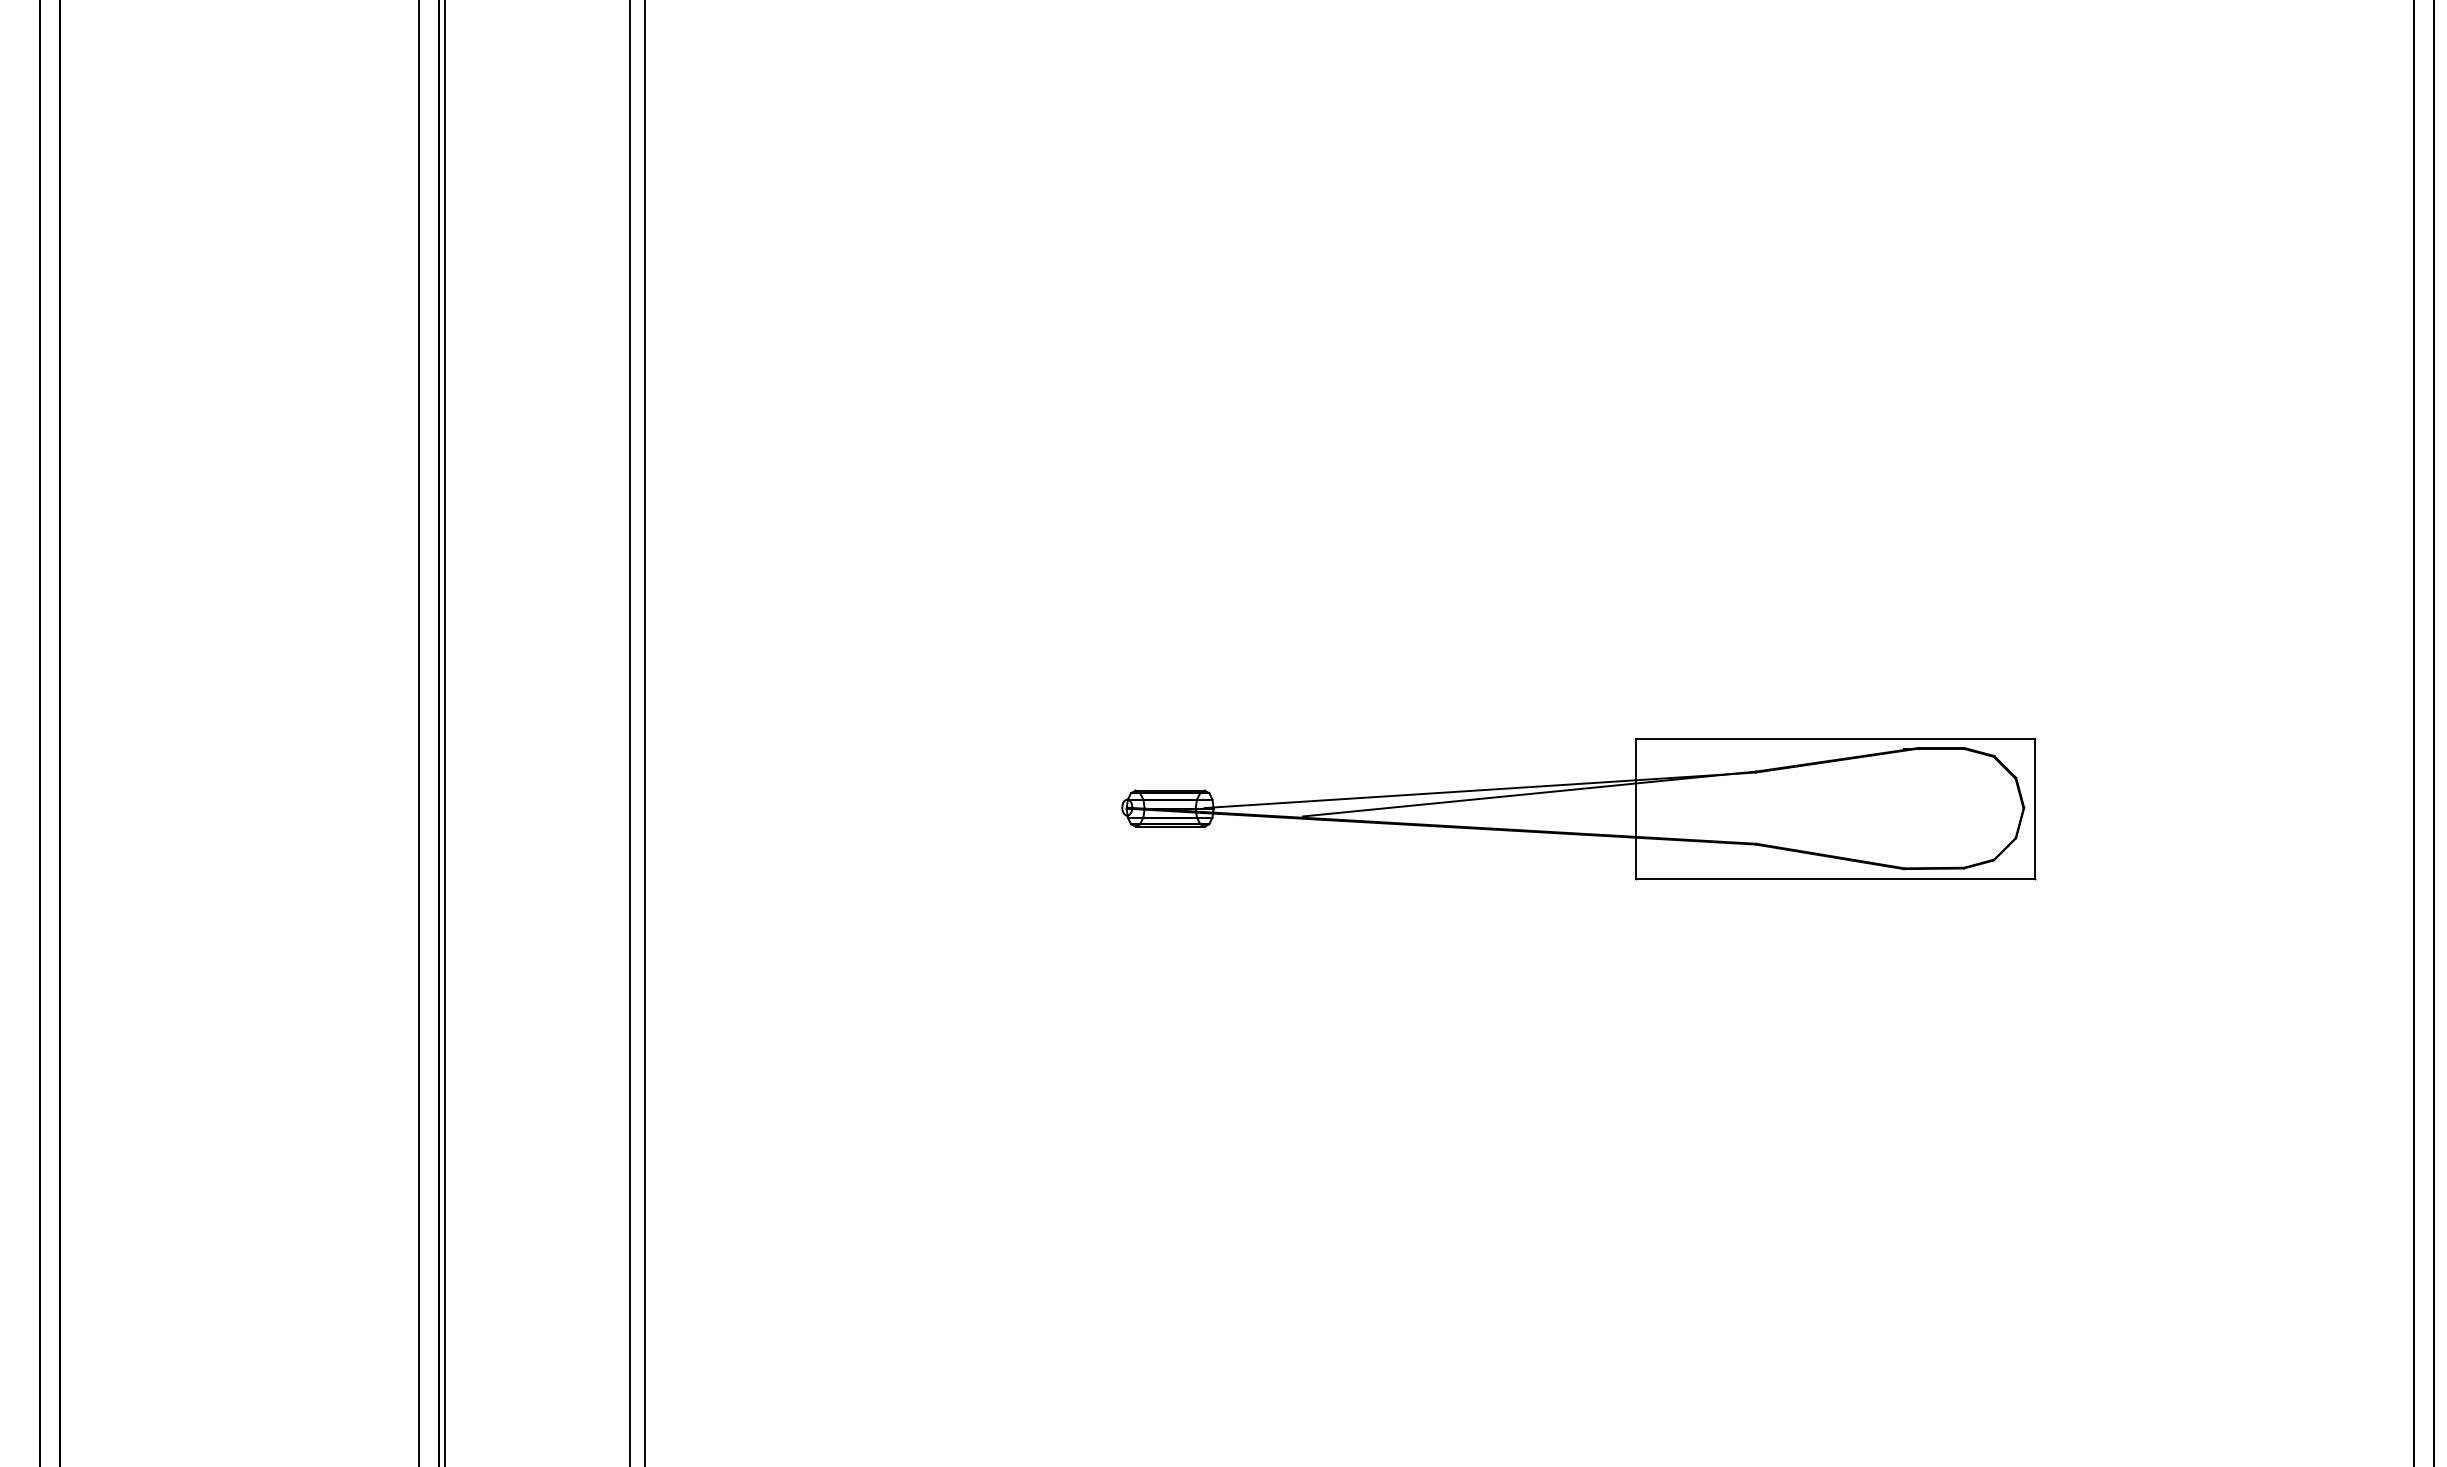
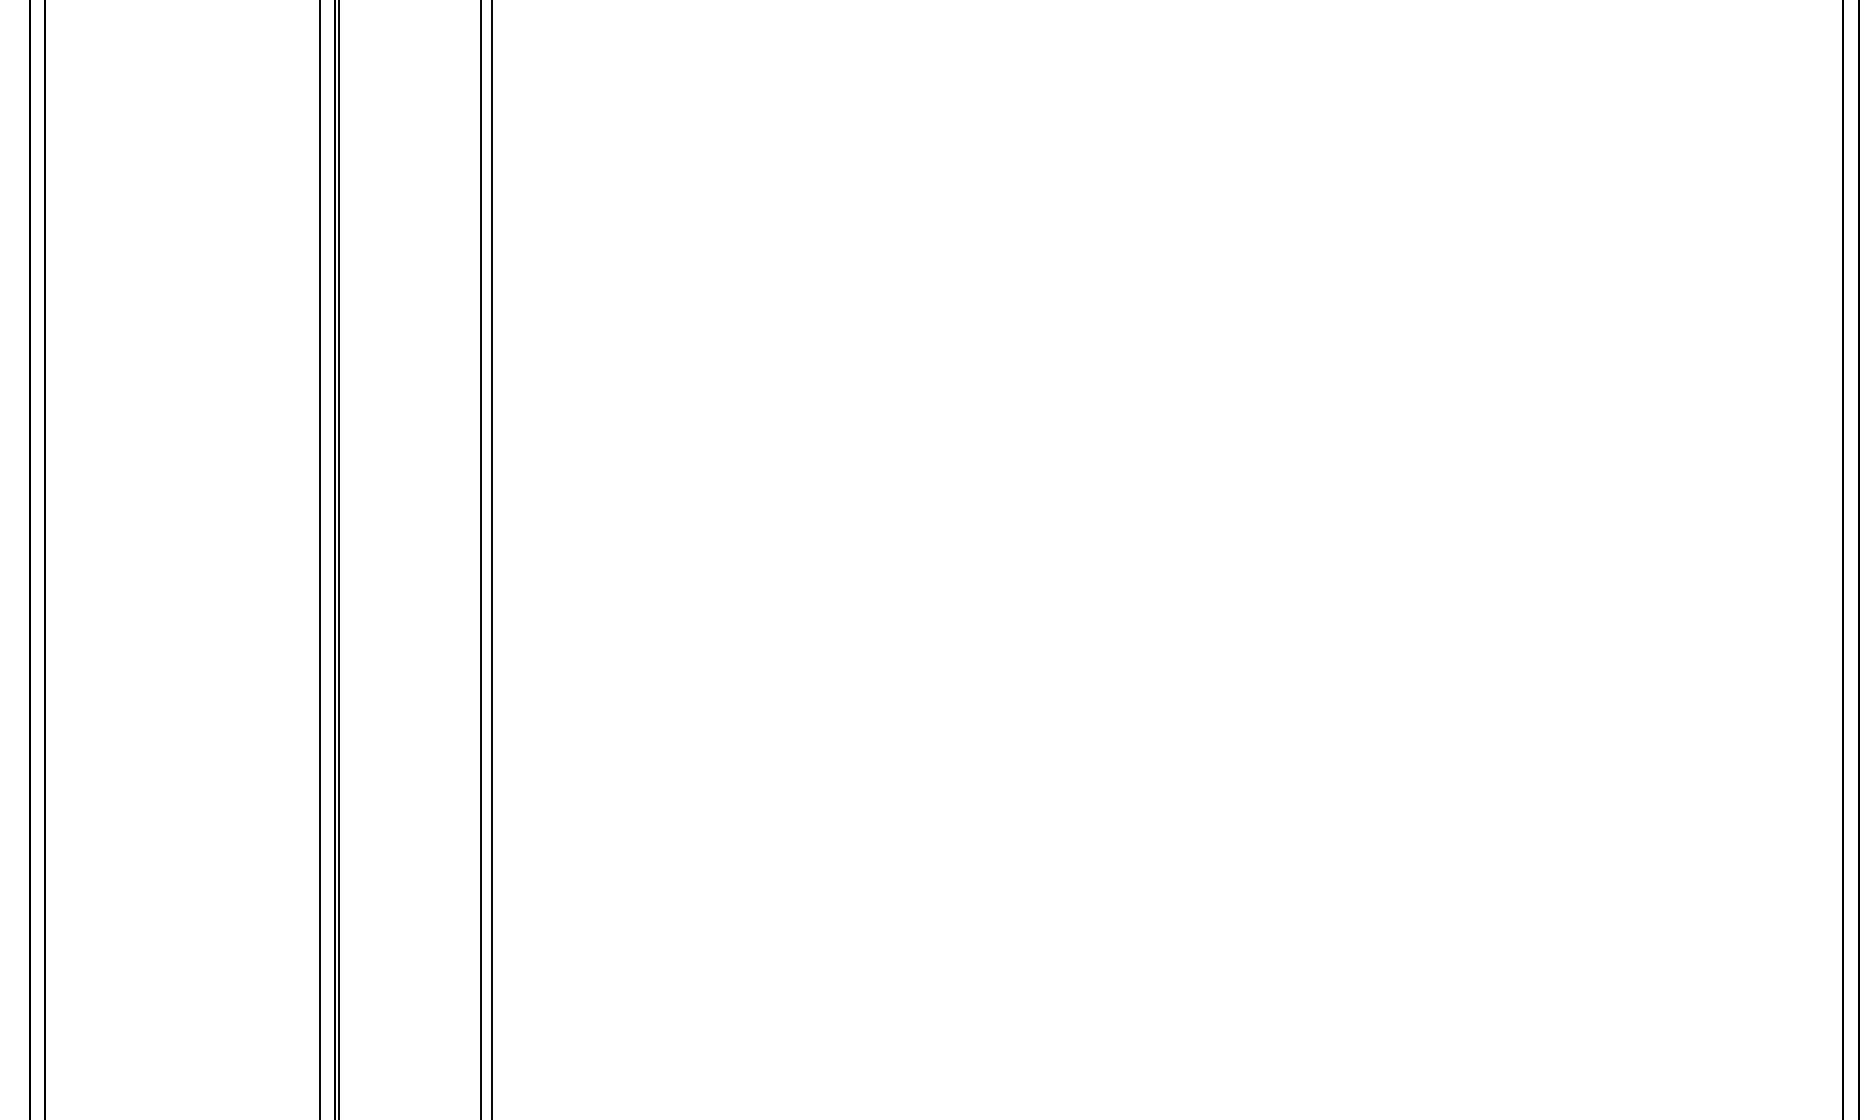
part: (1578, 809) -> (1205, 618), removed

